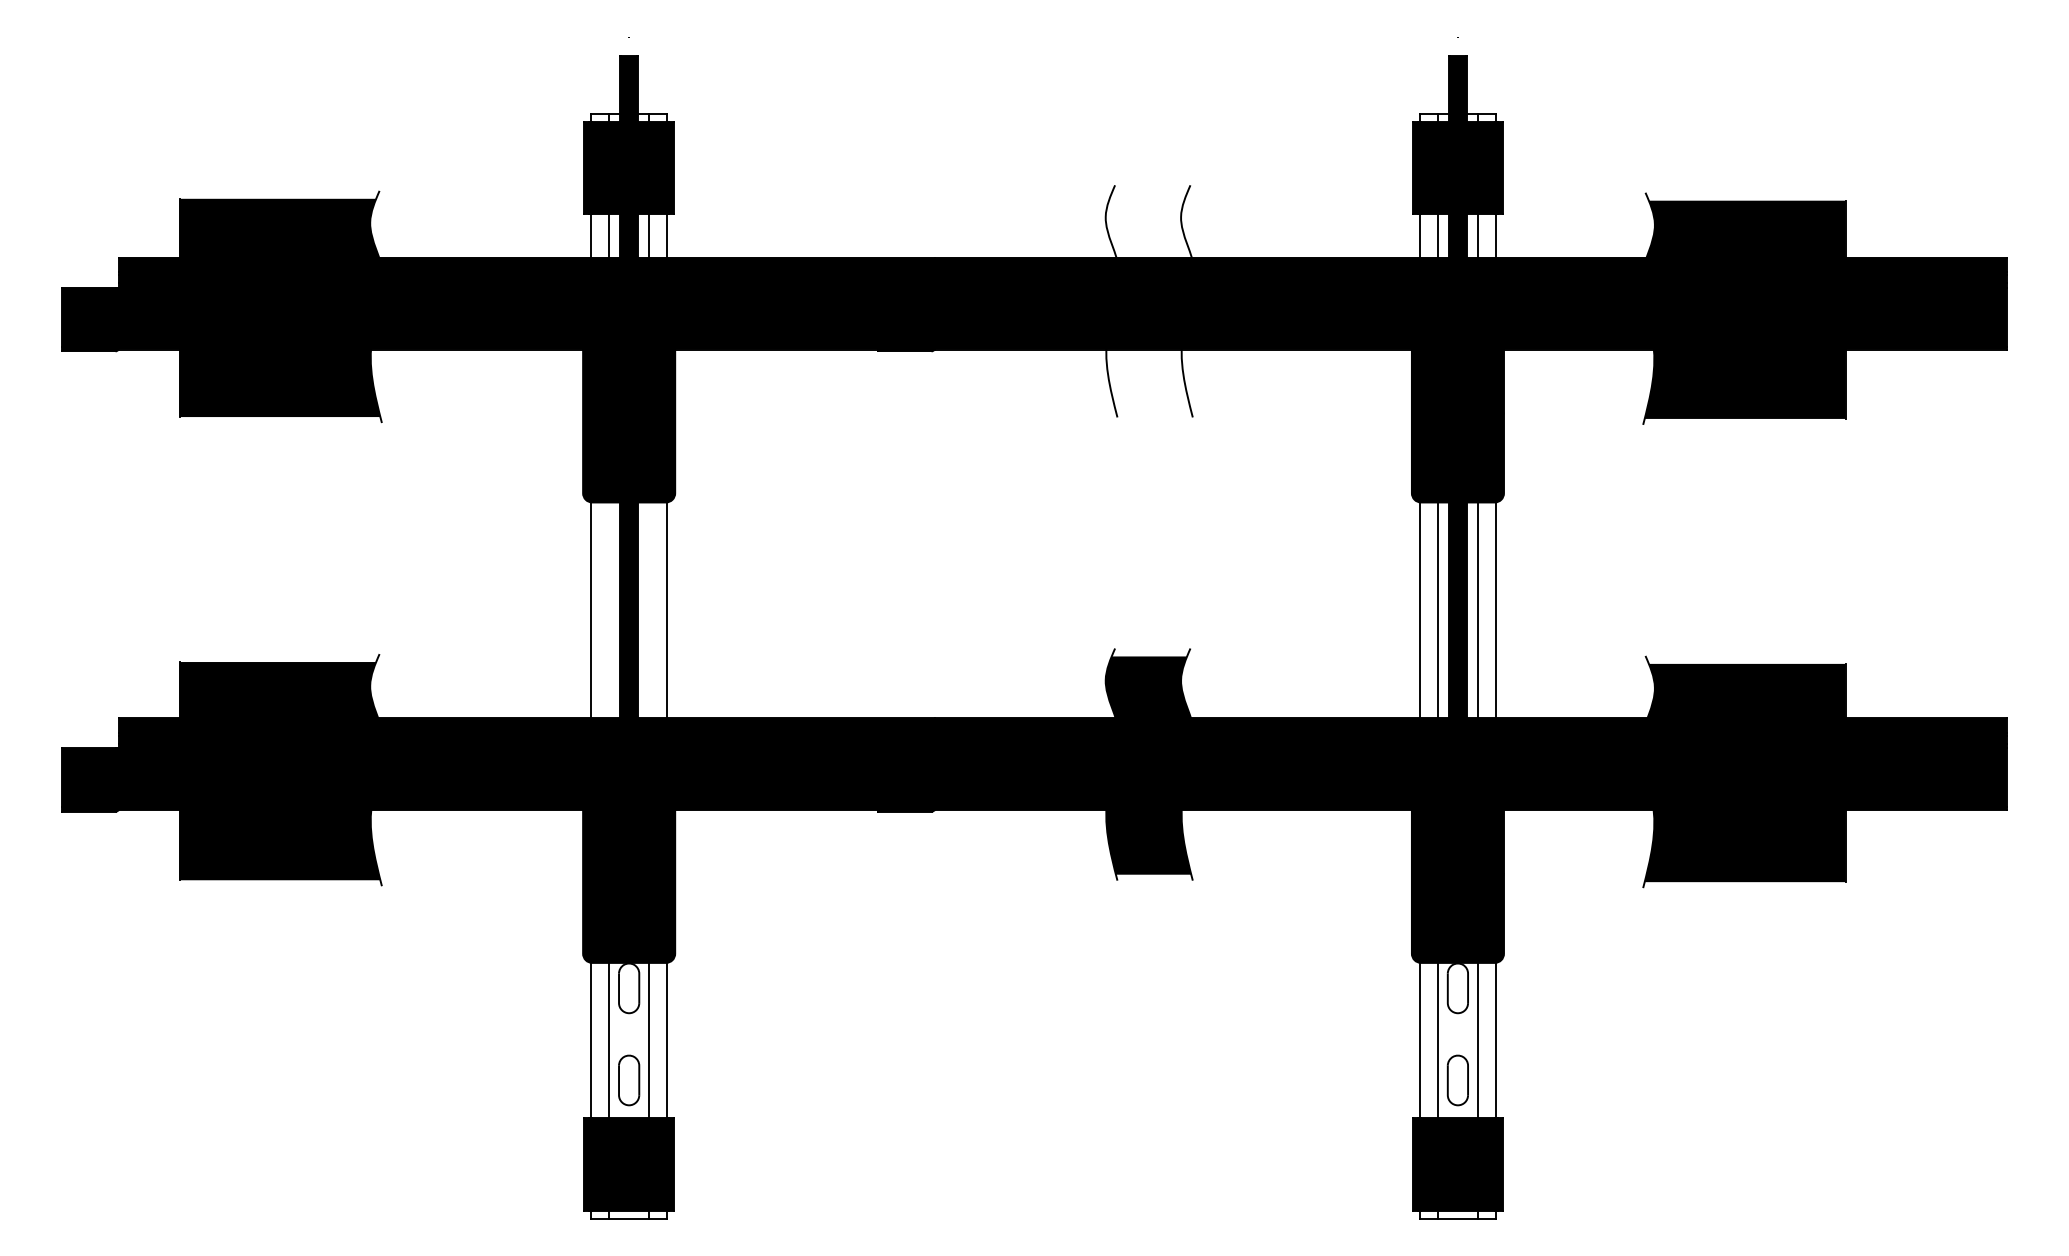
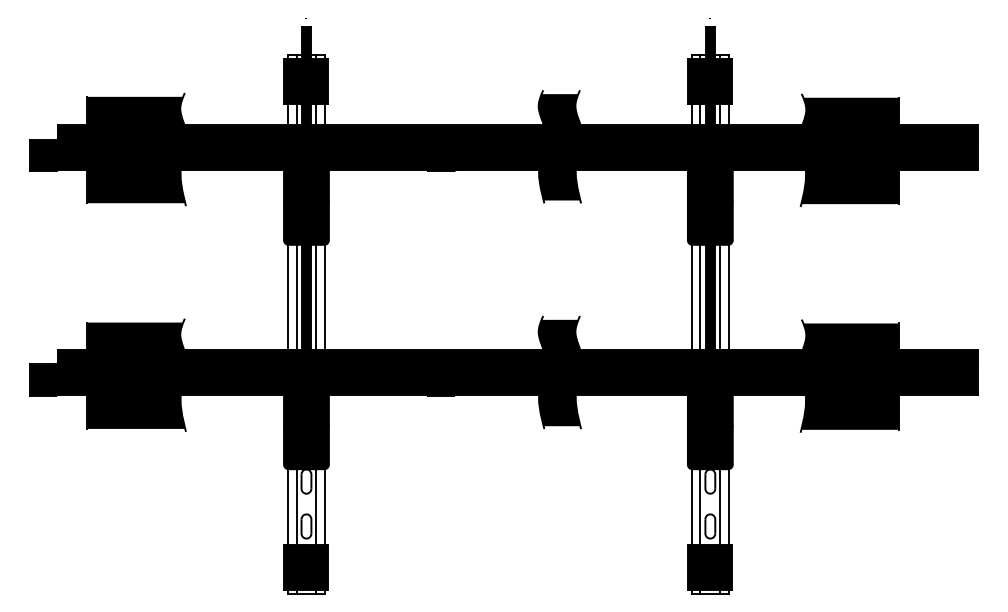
fill: (1150, 302) -> (560, 147), added
line: (608, 608) -> (296, 296), added
line: (649, 608) -> (316, 296), added

